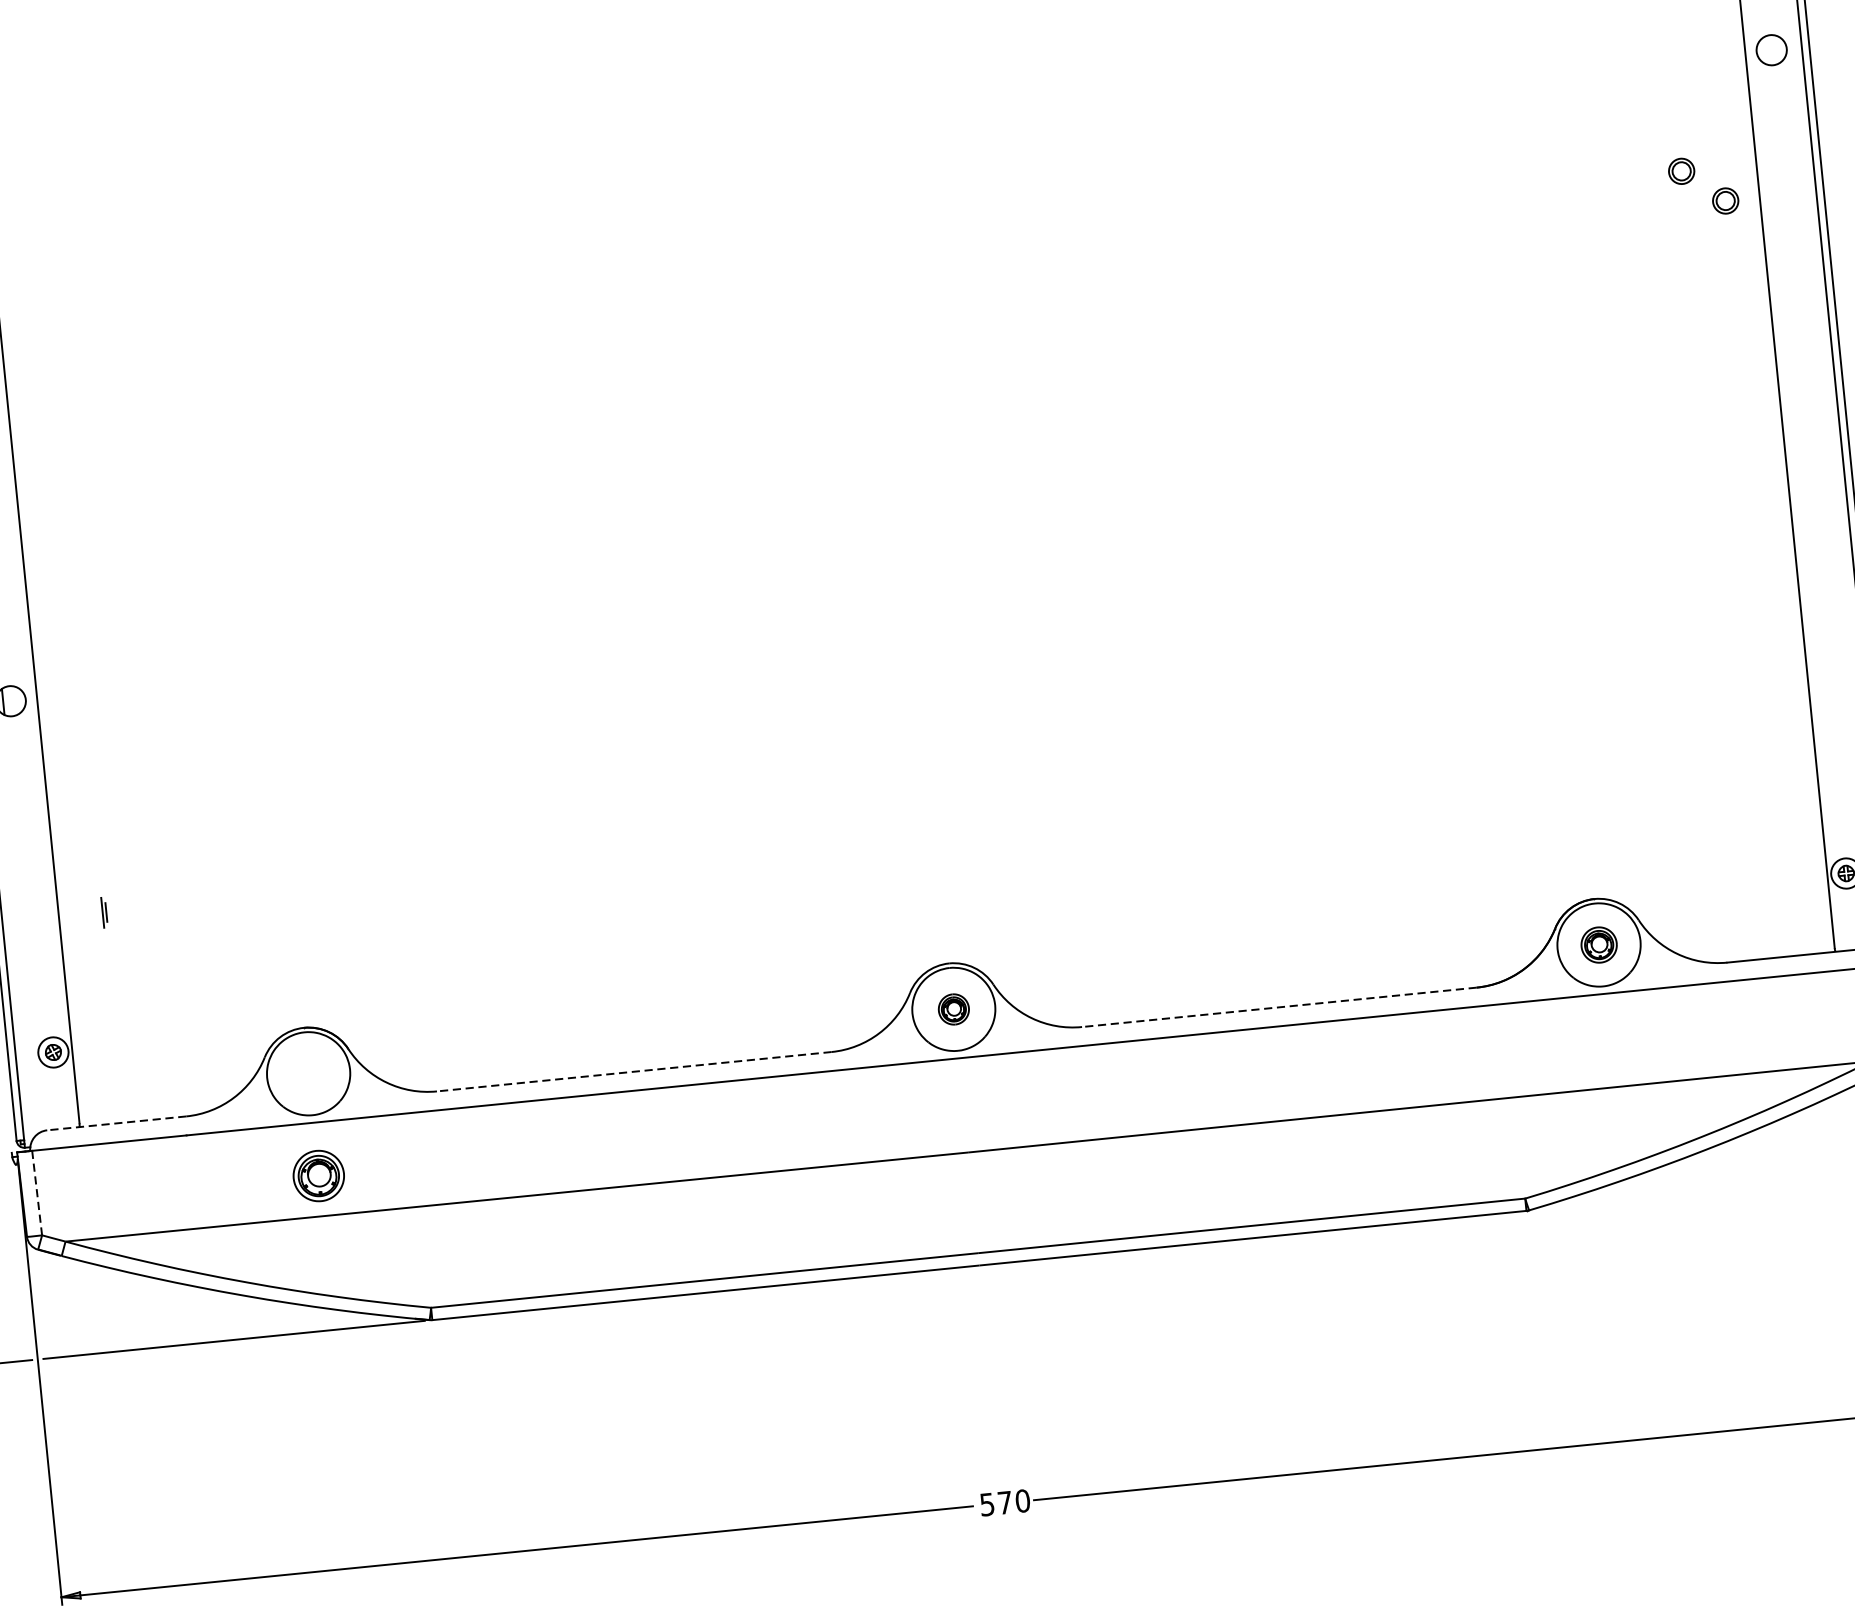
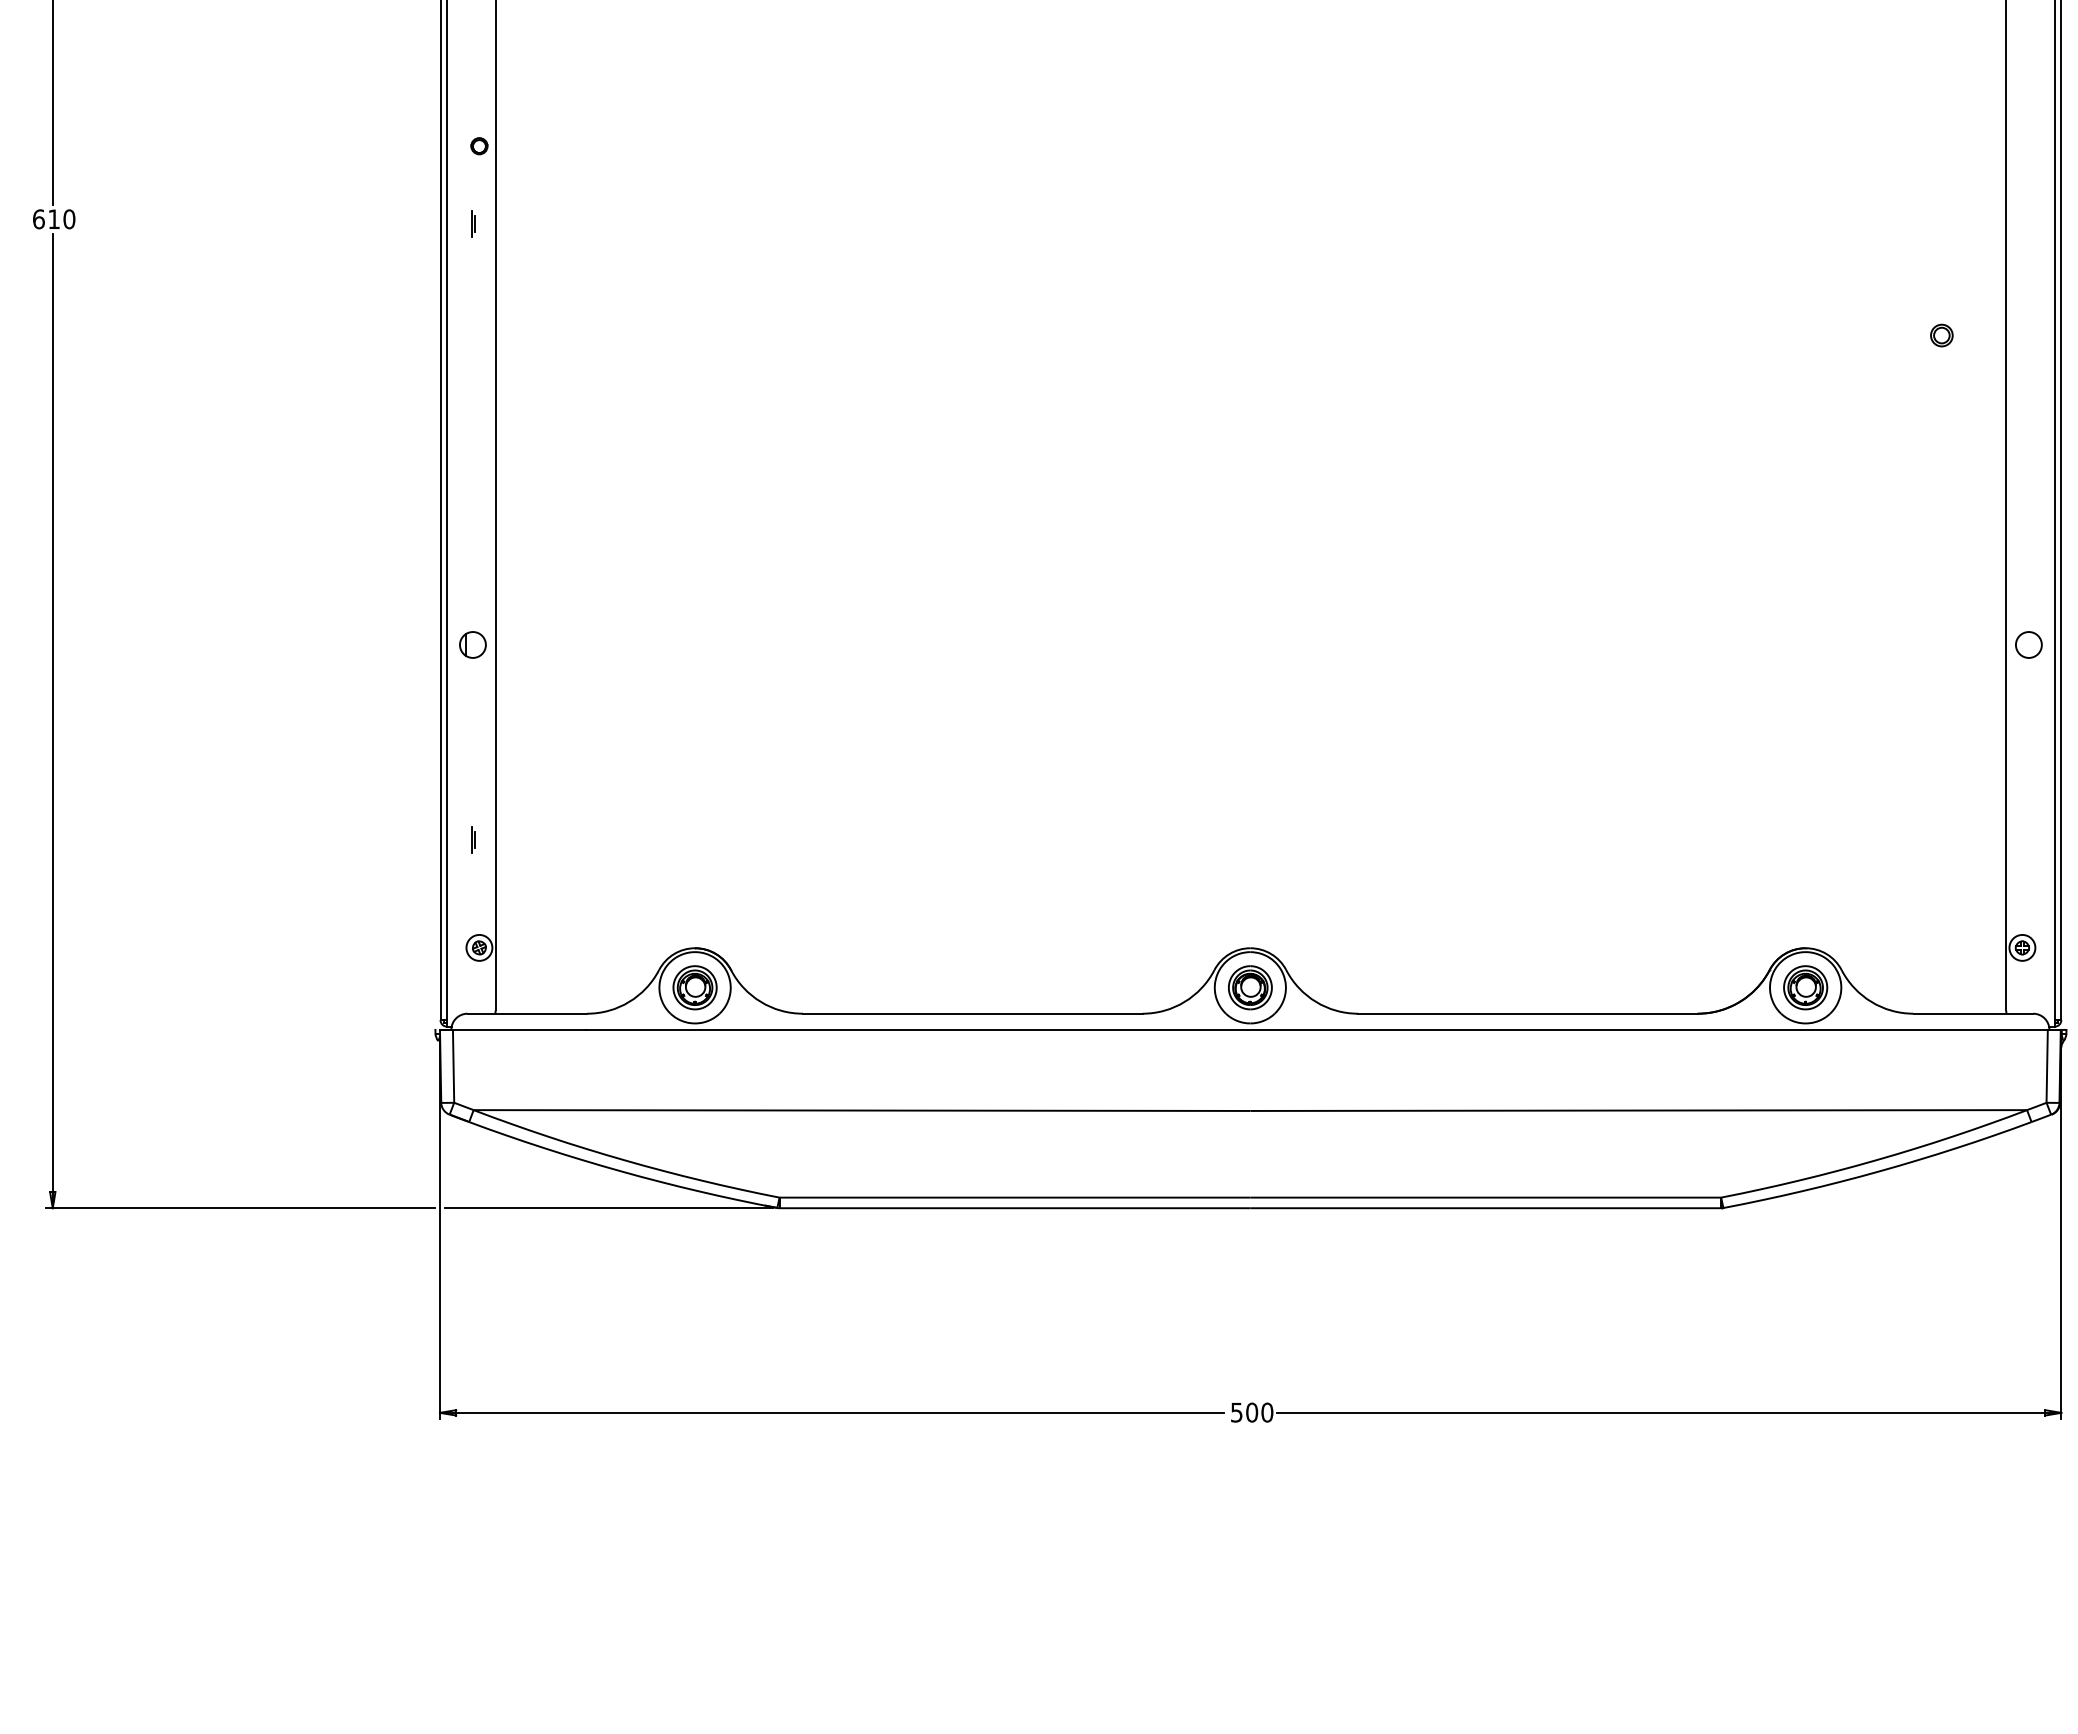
circle: (1771, 49) -> (2028, 644), moved
part: (1725, 200) -> (1976, 364), removed
line: (102, 912) -> (472, 839), moved
part: (1598, 944) -> (1805, 987), size x1.43
line: (1278, 1007) -> (1527, 1013), dashed -> solid
part: (953, 1009) -> (1250, 987), size x1.67
line: (633, 1071) -> (972, 1013), dashed -> solid
line: (116, 1123) -> (527, 1013), dashed -> solid
part: (318, 1175) -> (694, 987), moved
line: (37, 1193) -> (453, 1066), dashed -> solid
text: (1005, 1502) -> (1252, 1412), 570 -> 500

